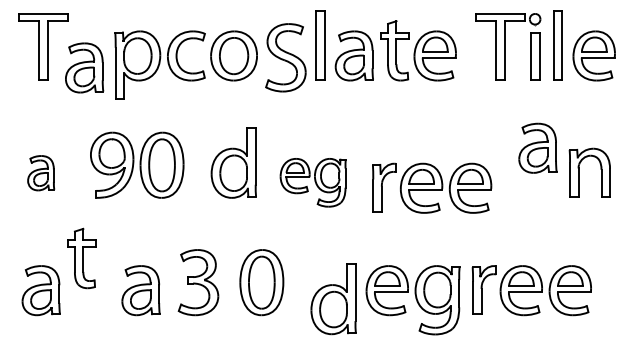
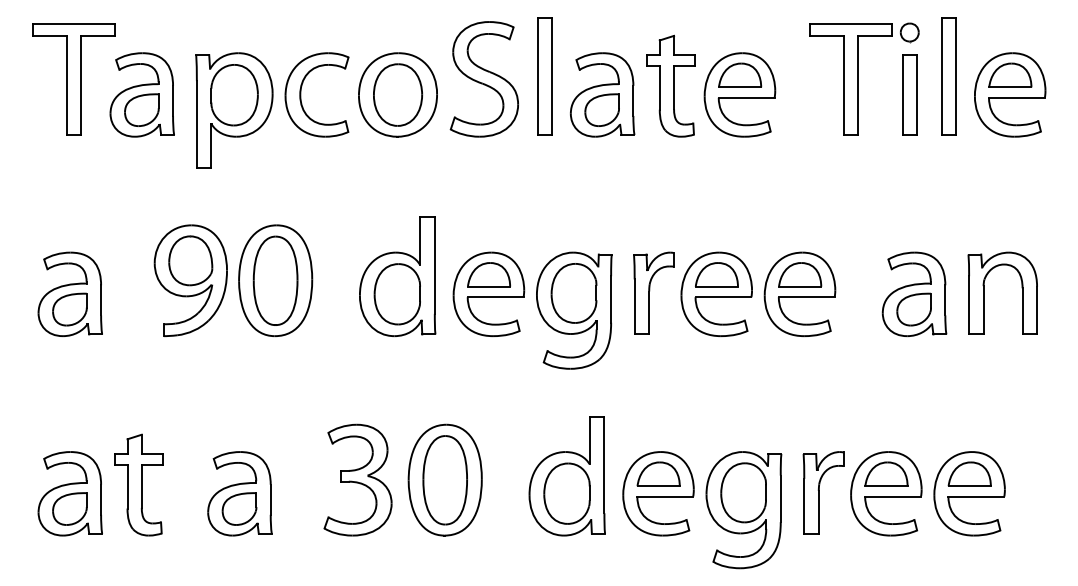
part: (285, 57) -> (483, 78), moved
part: (84, 67) -> (142, 94), moved
part: (537, 147) -> (913, 293), moved
part: (40, 172) -> (69, 293), size x1.43
part: (312, 182) -> (531, 309), size x1.43
part: (432, 187) -> (735, 293), moved
part: (81, 258) -> (138, 485), moved
part: (198, 282) -> (357, 479), moved
part: (333, 299) -> (567, 476), moved

